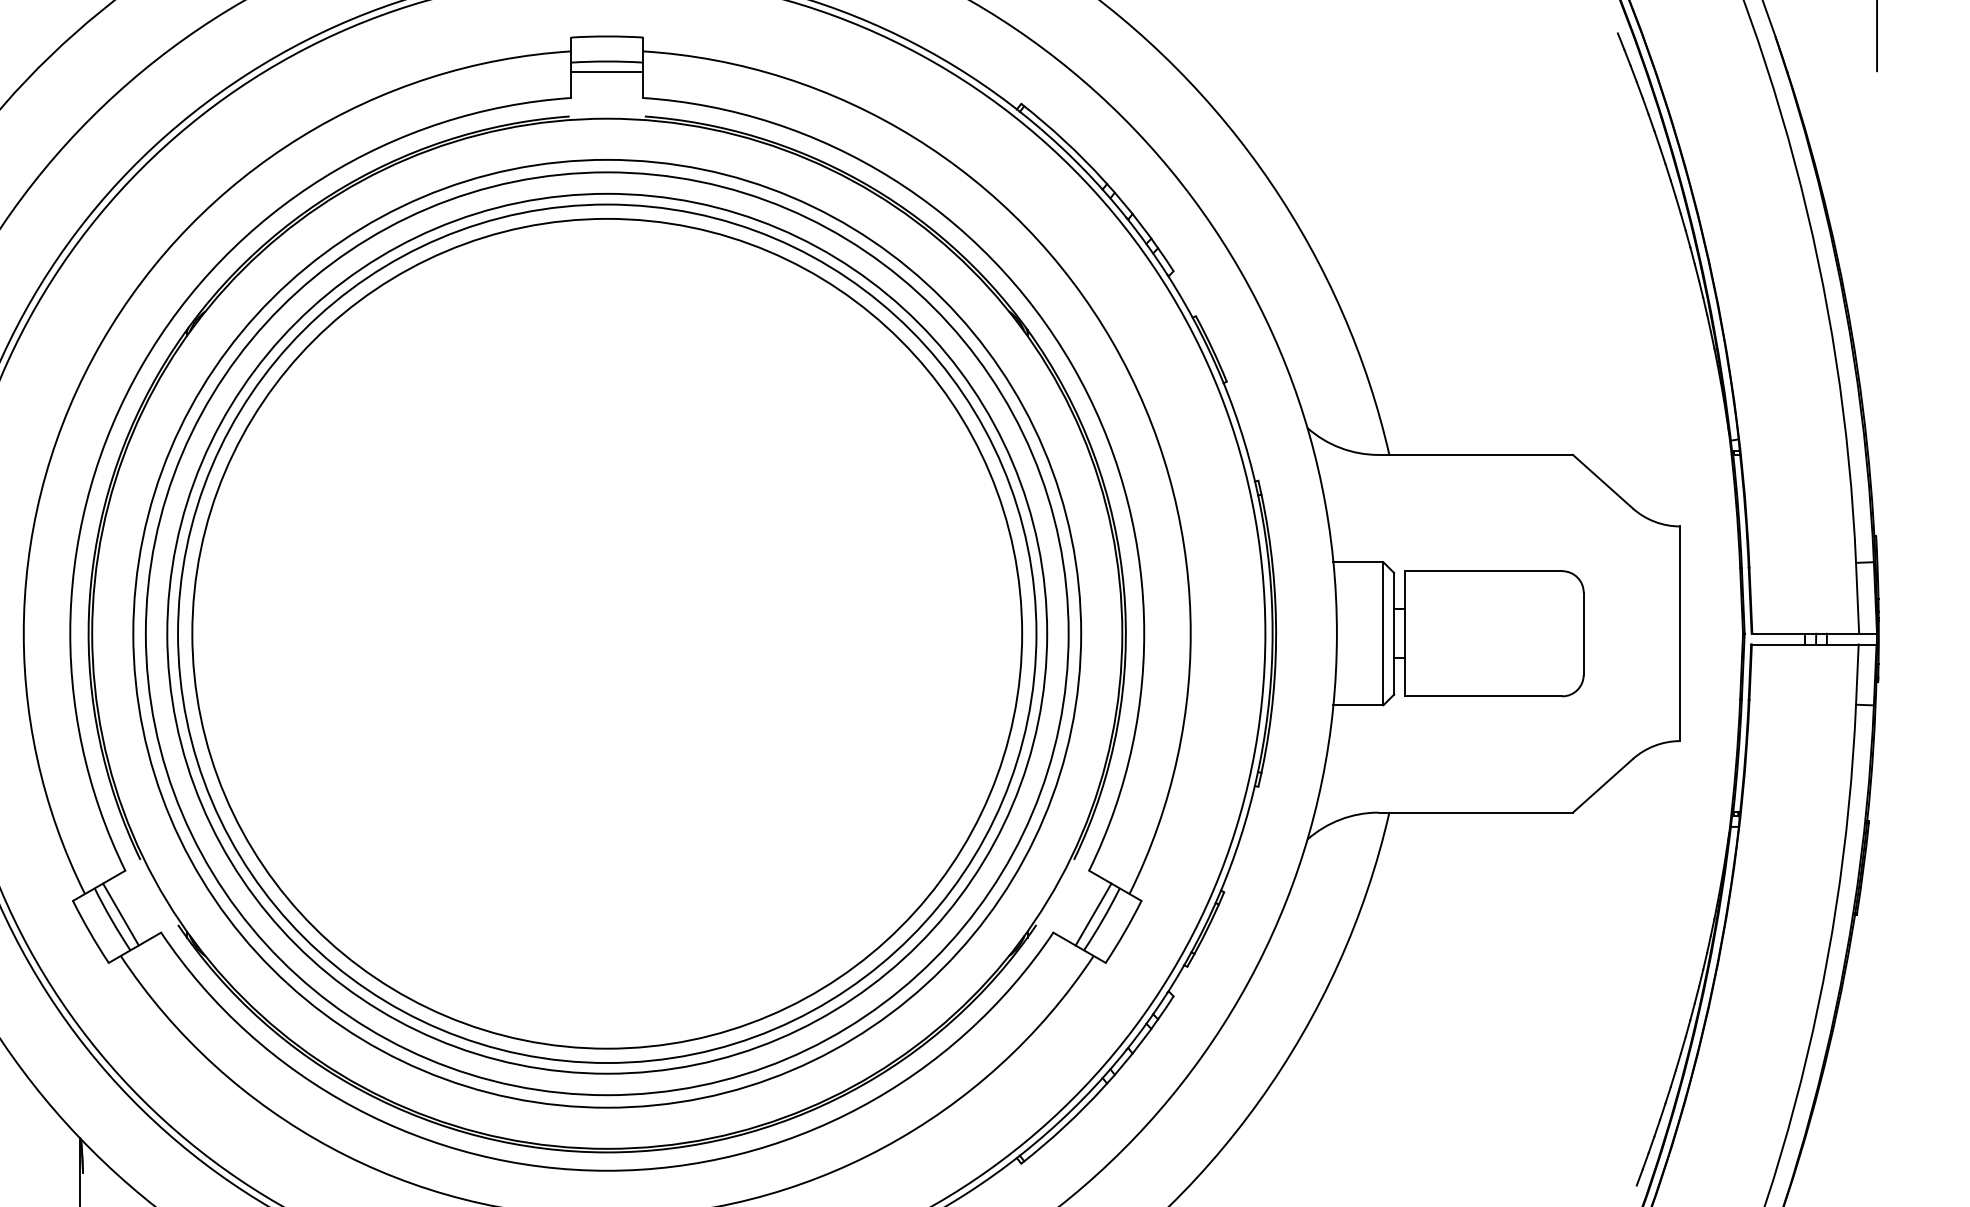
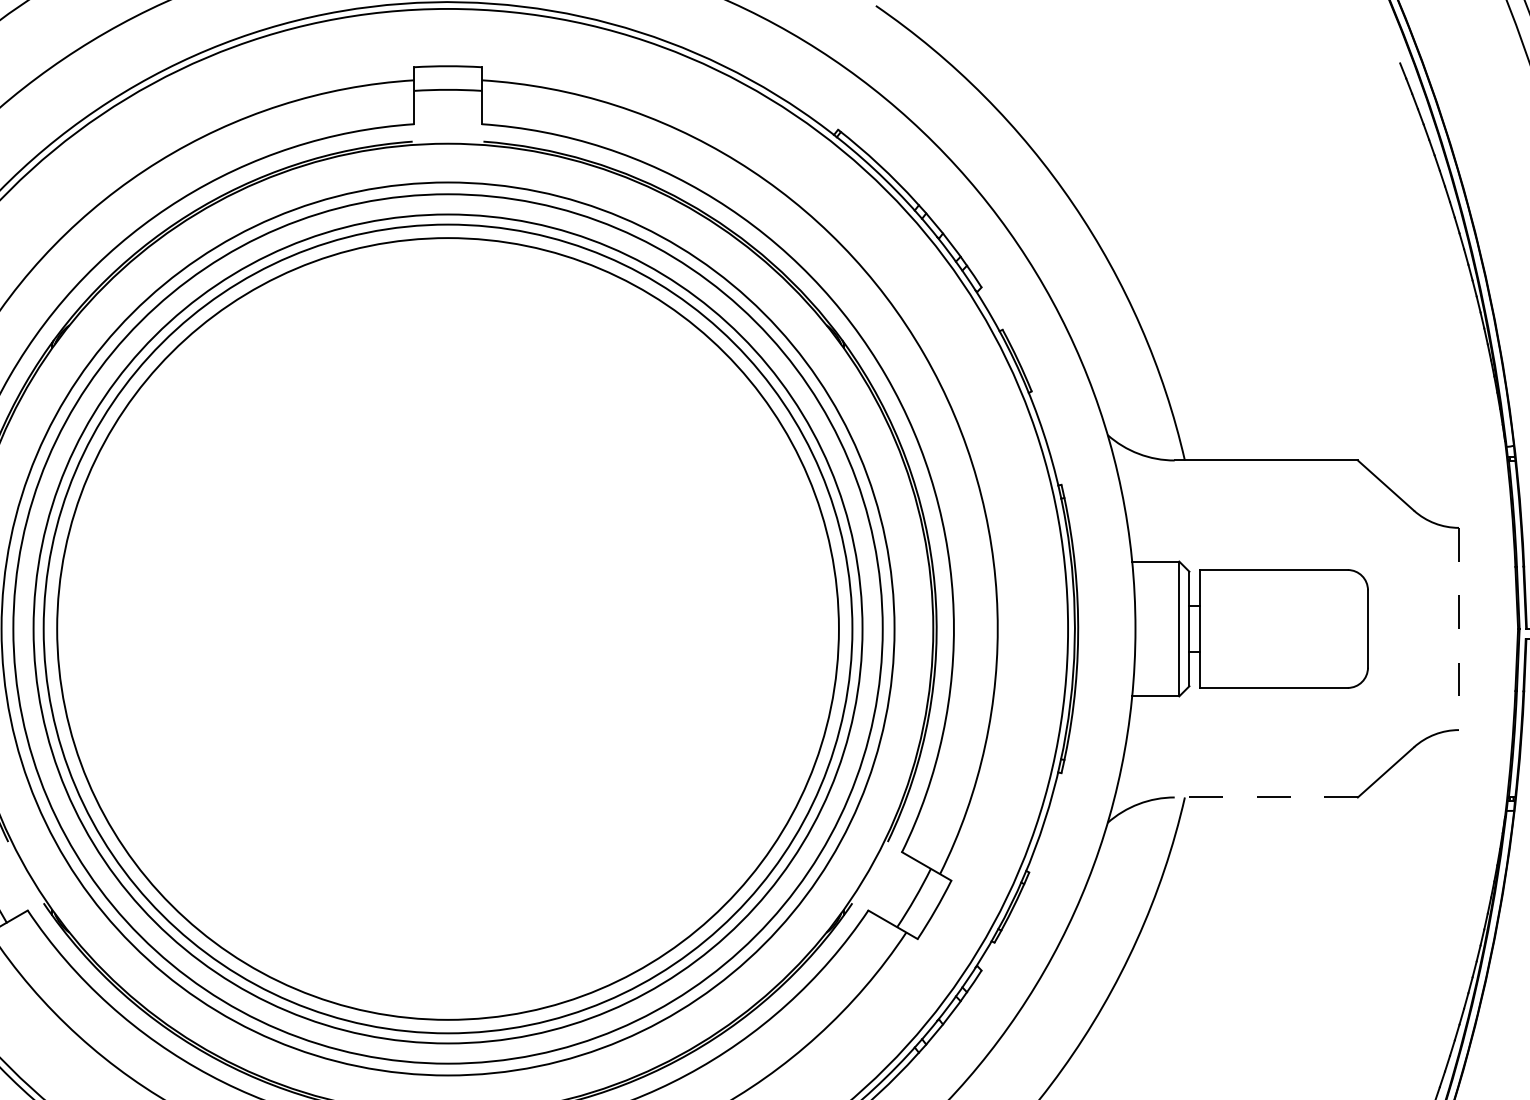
line: (607, 72) -> (448, 100), removed
line: (1680, 634) -> (1459, 629), solid -> dashed
line: (1475, 812) -> (1266, 797), solid -> dashed
line: (1093, 914) -> (906, 893), removed

